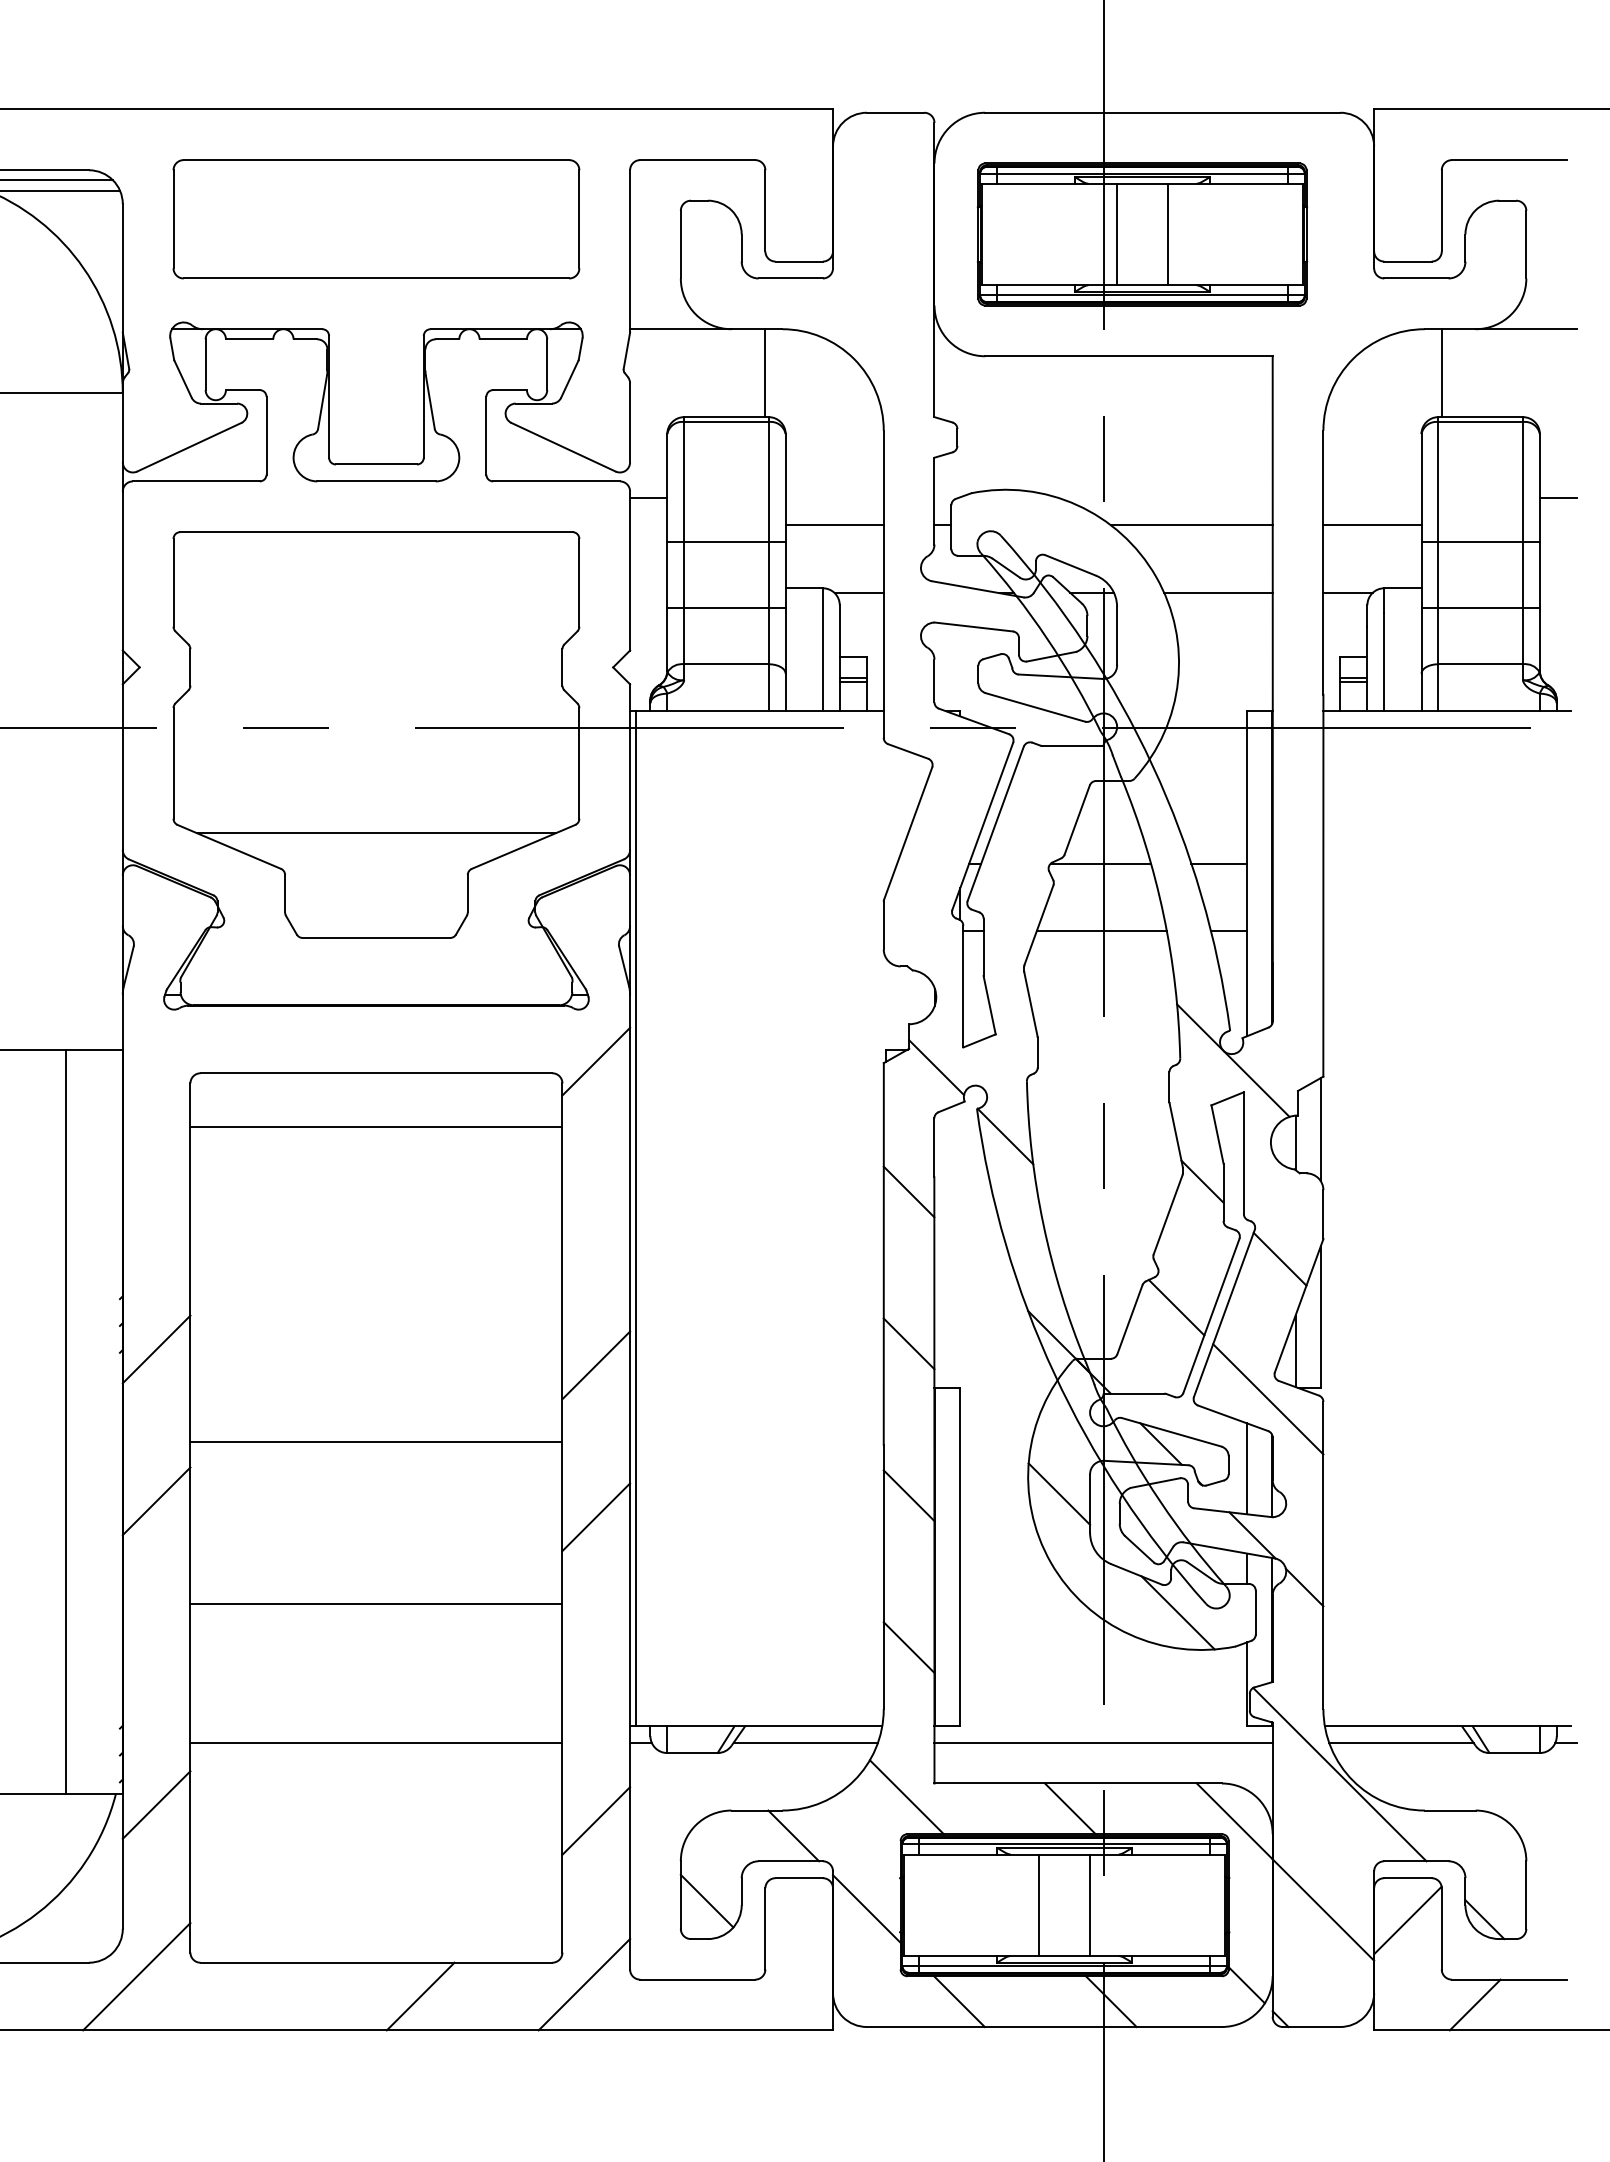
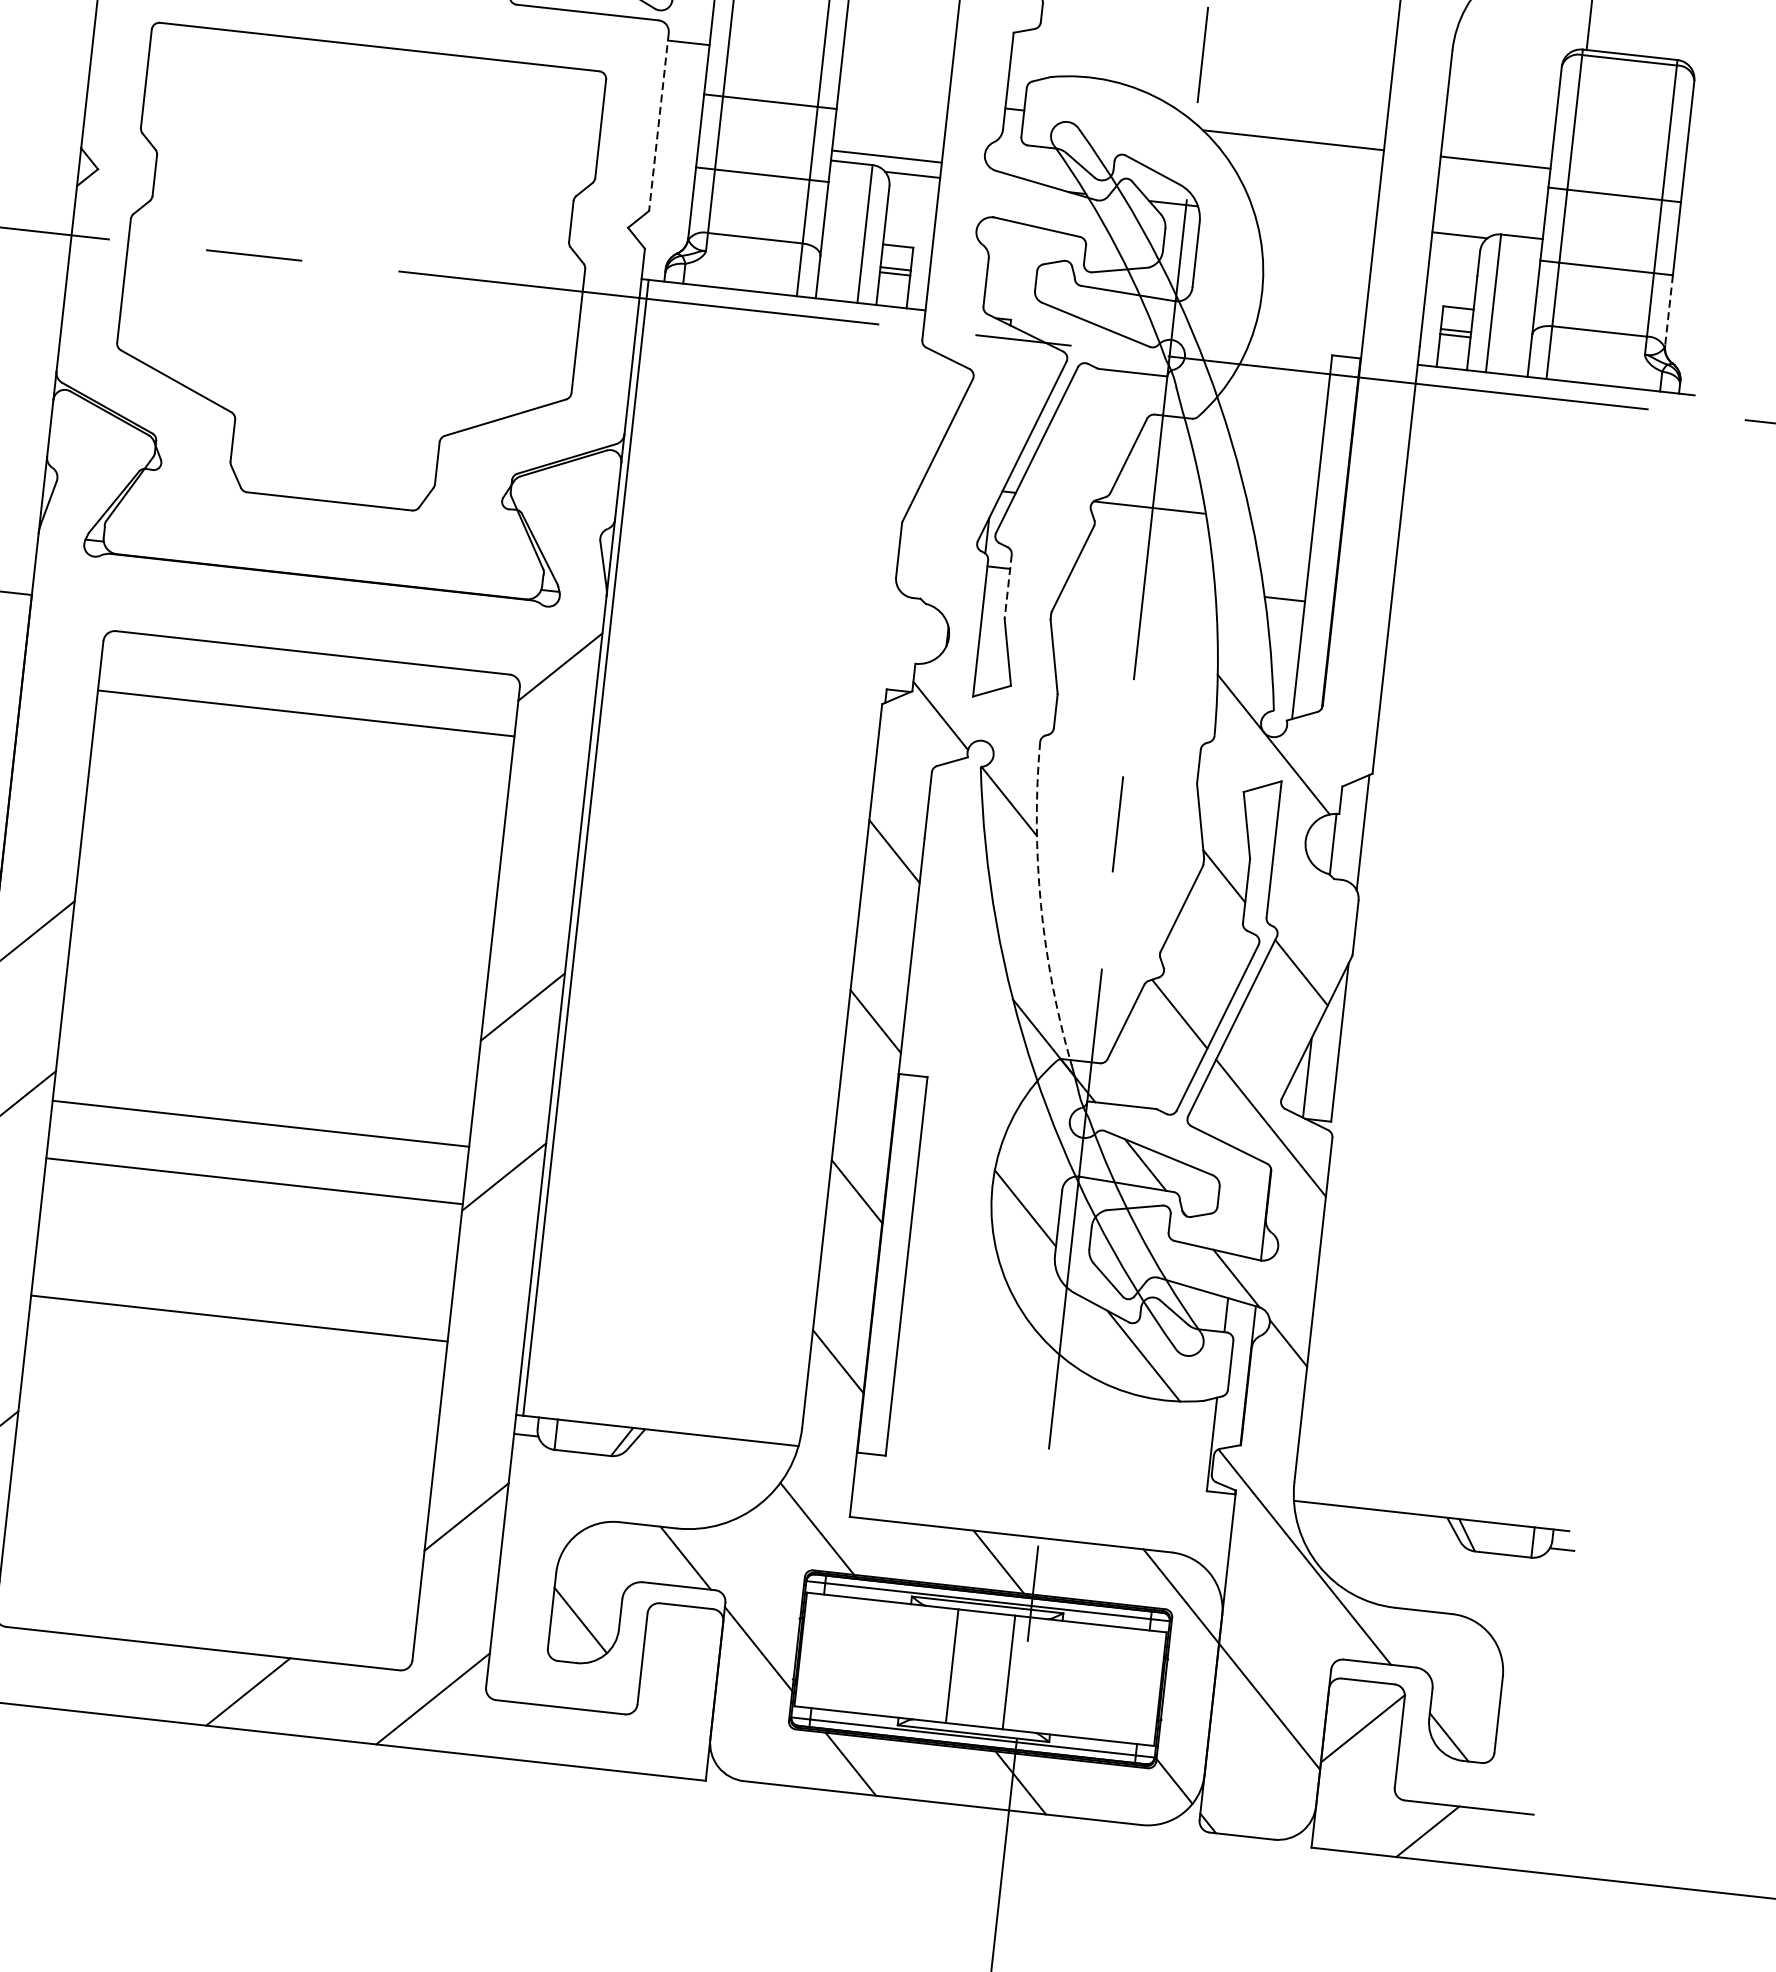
line: (1558, 498) -> (1707, 155), removed
line: (834, 525) -> (886, 156), moved
line: (630, 571) -> (659, 122), solid -> dashed
line: (1218, 593) -> (1314, 219), removed
line: (1539, 639) -> (1668, 311), solid -> dashed
line: (376, 833) -> (342, 384), removed
line: (1219, 863) -> (1282, 522), removed
line: (1101, 931) -> (1142, 583), removed
line: (983, 947) -> (1008, 587), solid -> dashed
arc: (1043, 1224) -> (1040, 904), solid -> dashed
line: (376, 1441) -> (261, 1123), moved
line: (1247, 1468) -> (1239, 1202), removed
line: (376, 1604) -> (254, 1181), moved
line: (376, 1742) -> (239, 1318), moved
line: (805, 1742) -> (710, 1455), removed
line: (1103, 1742) -> (1044, 1491), removed
line: (1401, 1742) -> (1377, 1528), removed

